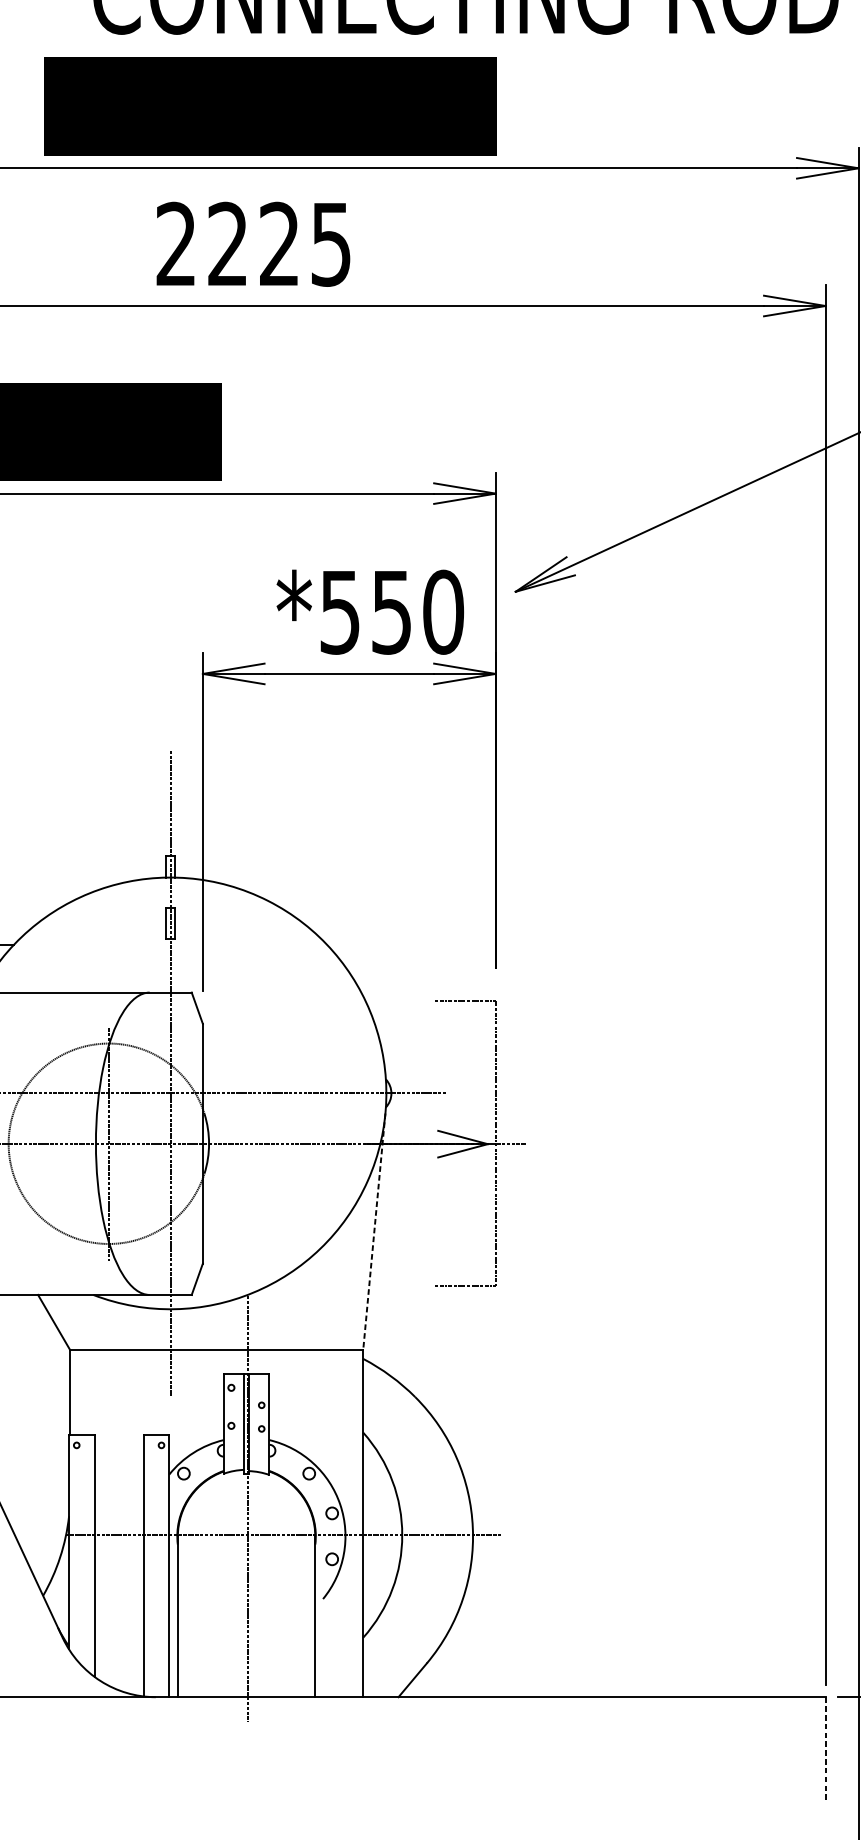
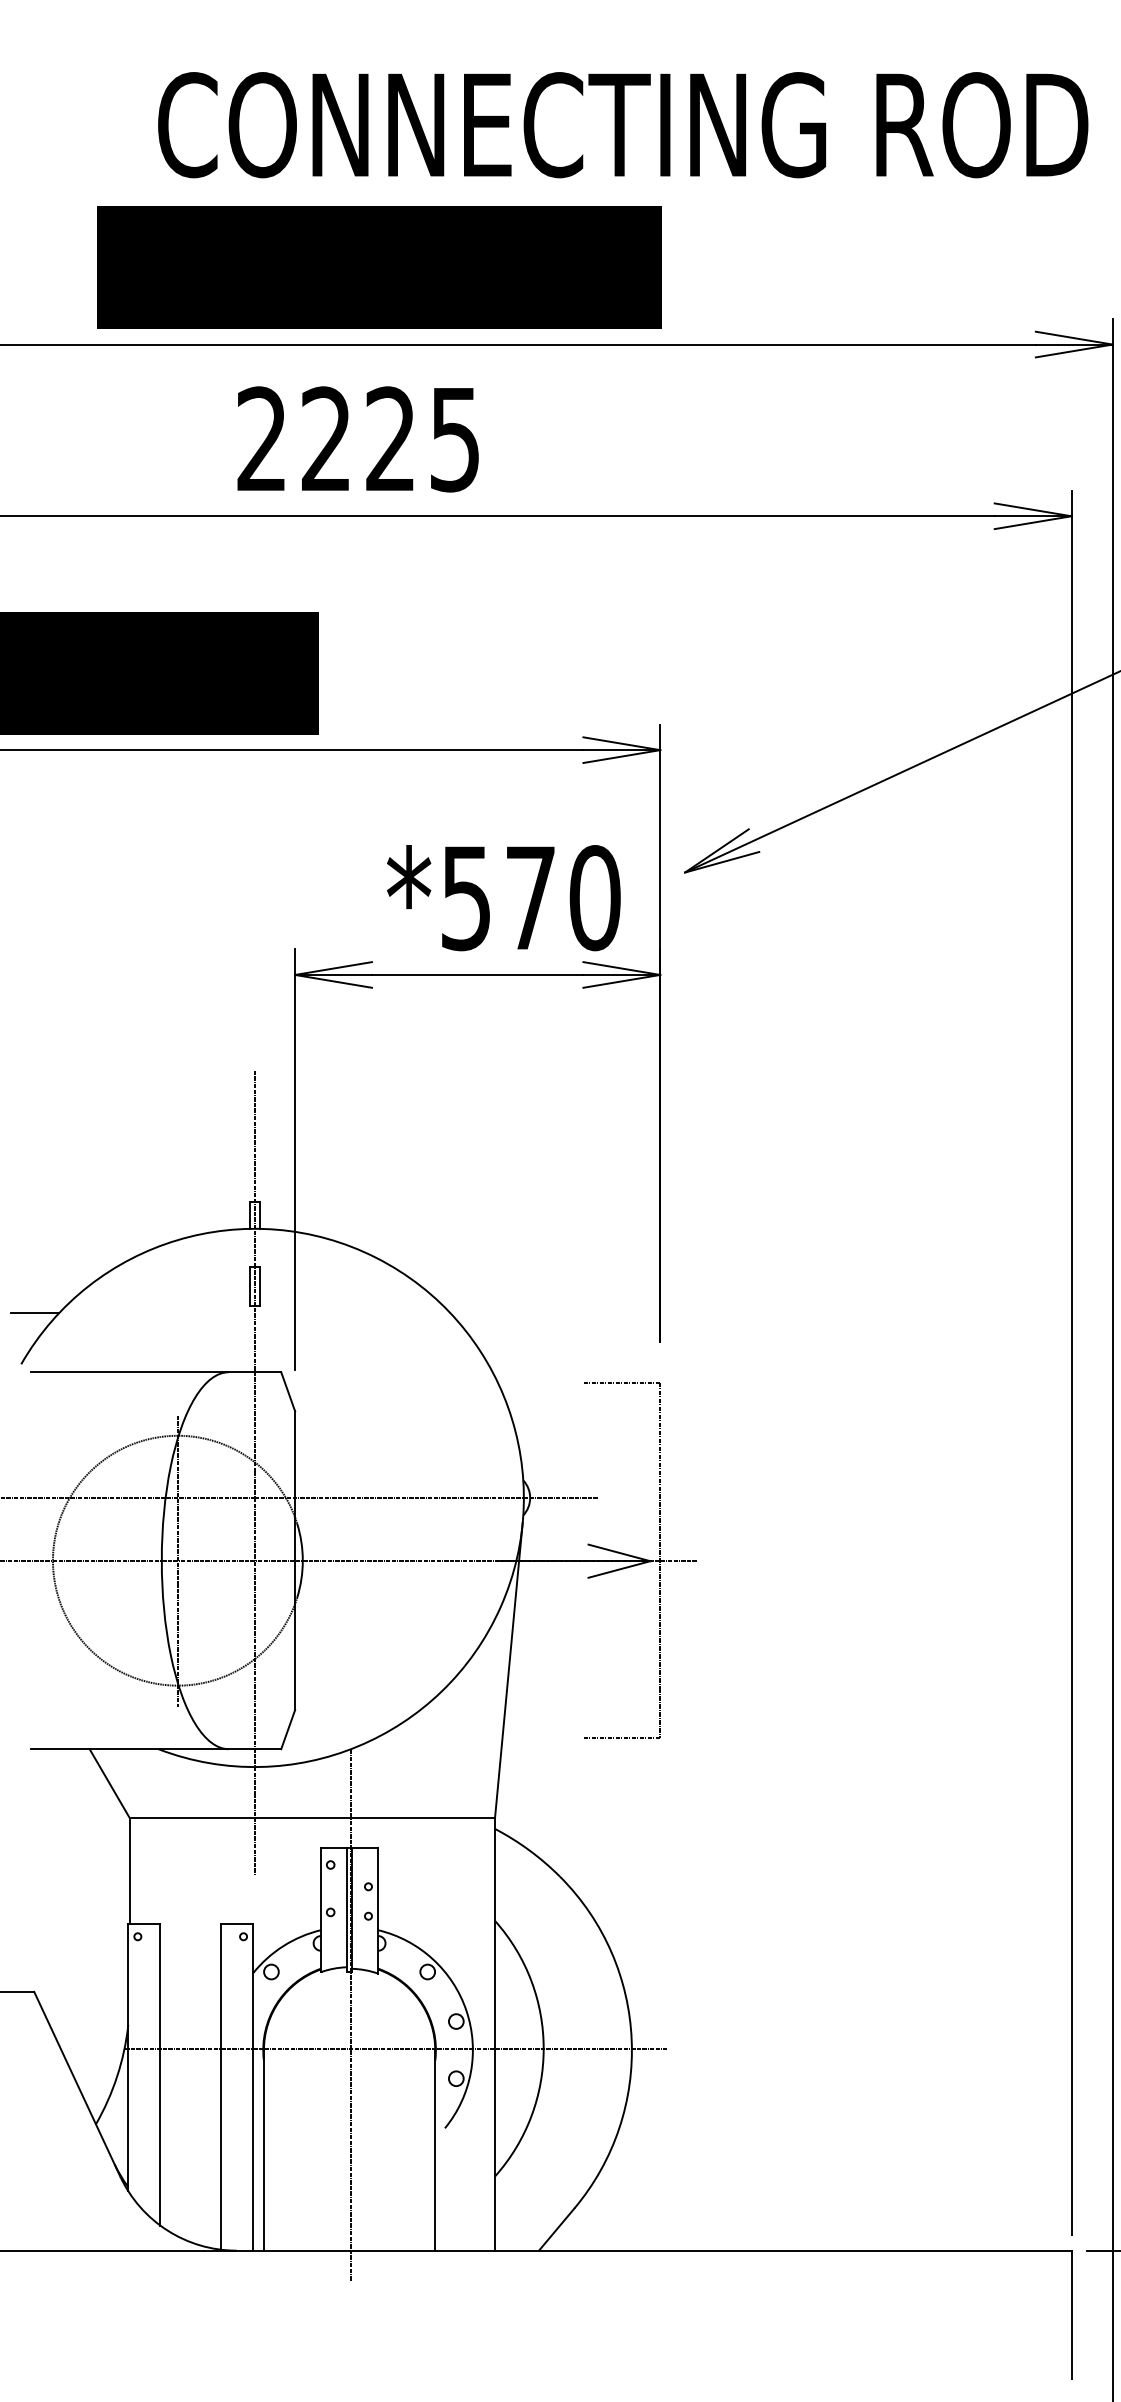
text: (391, 612) -> (530, 898), *550 -> *570
line: (374, 1232) -> (508, 1671), dashed -> solid
line: (825, 1748) -> (1071, 2314), dashed -> solid

